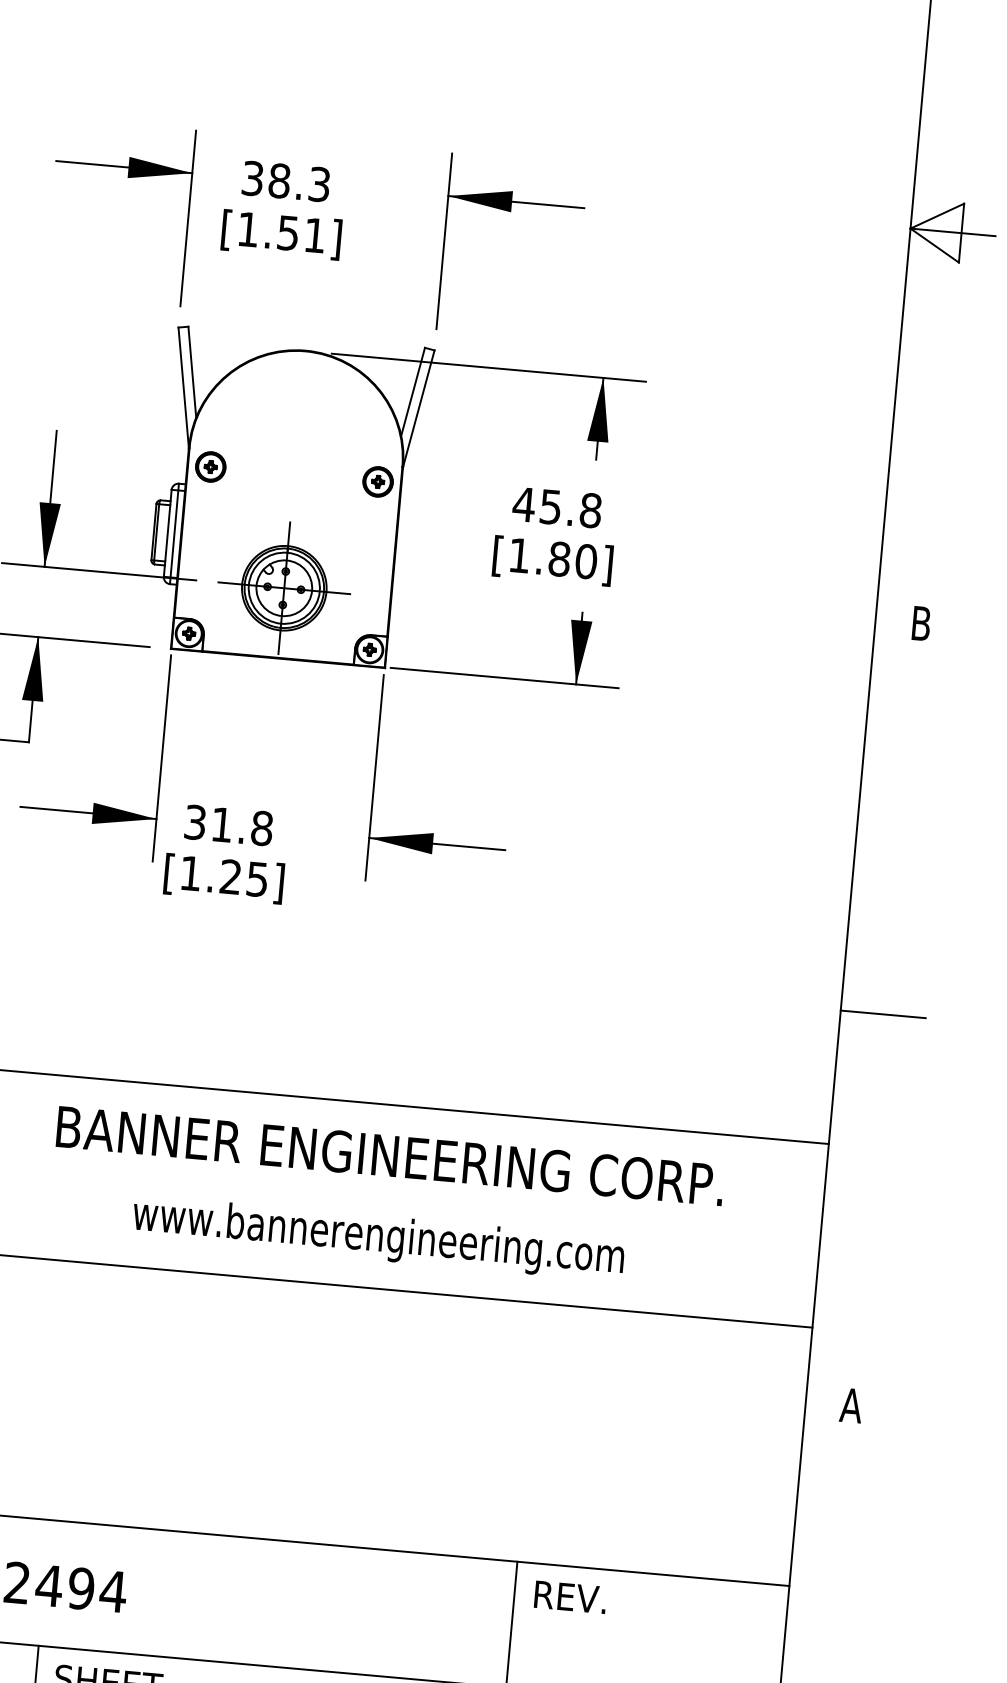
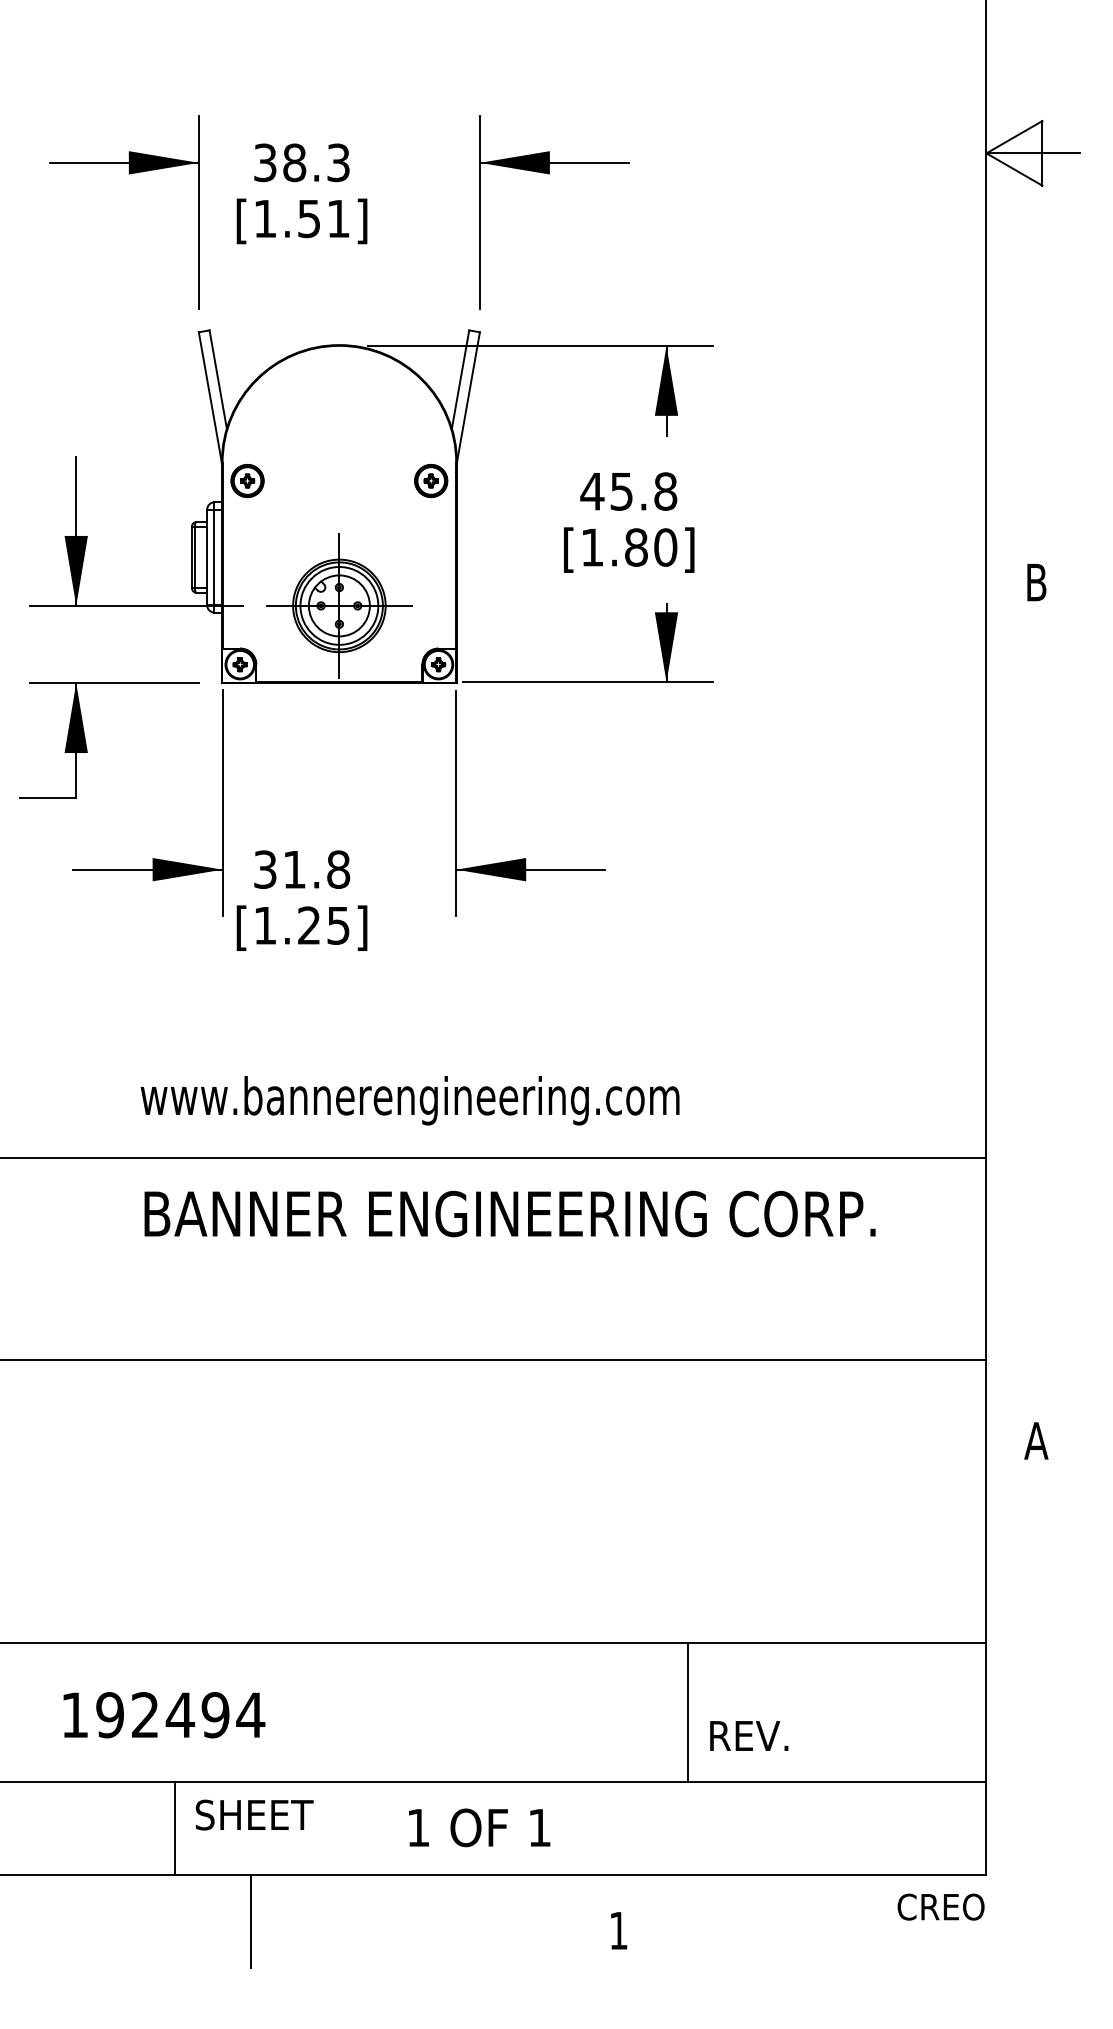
line: (882, 1014) -> (1032, 1011), removed
text: (377, 1238) -> (409, 1100), moved
text: (570, 1596) -> (749, 1735), moved

